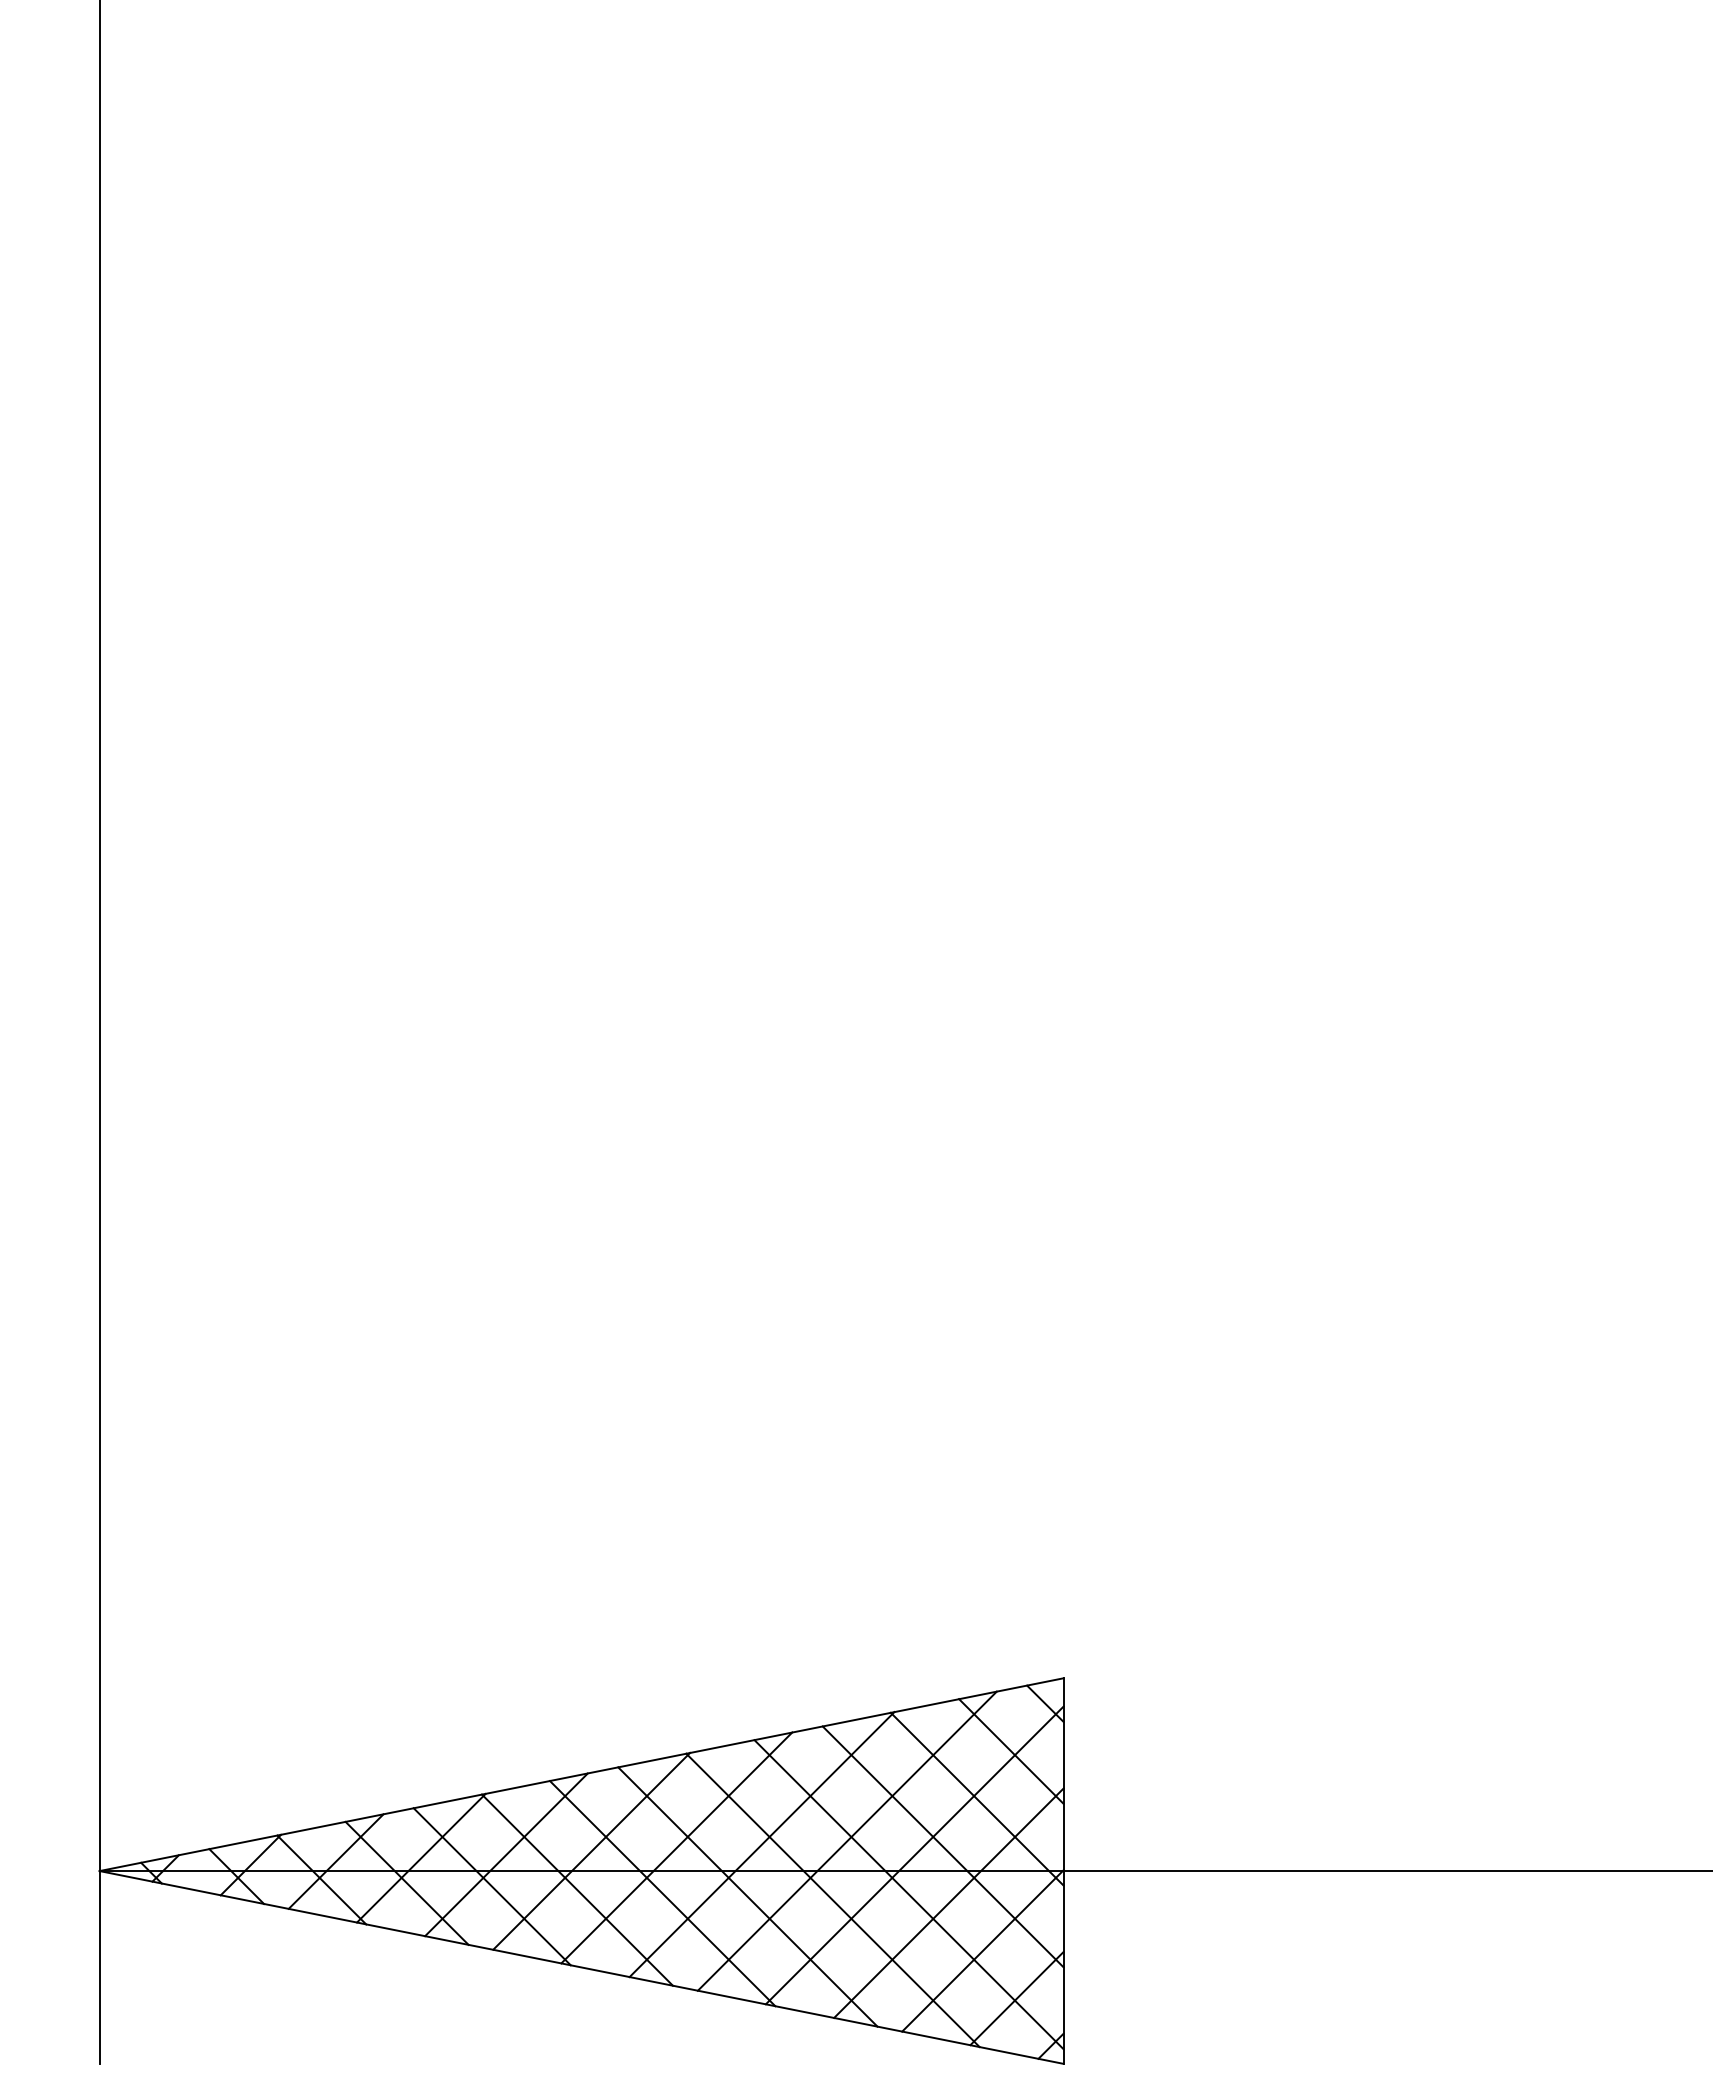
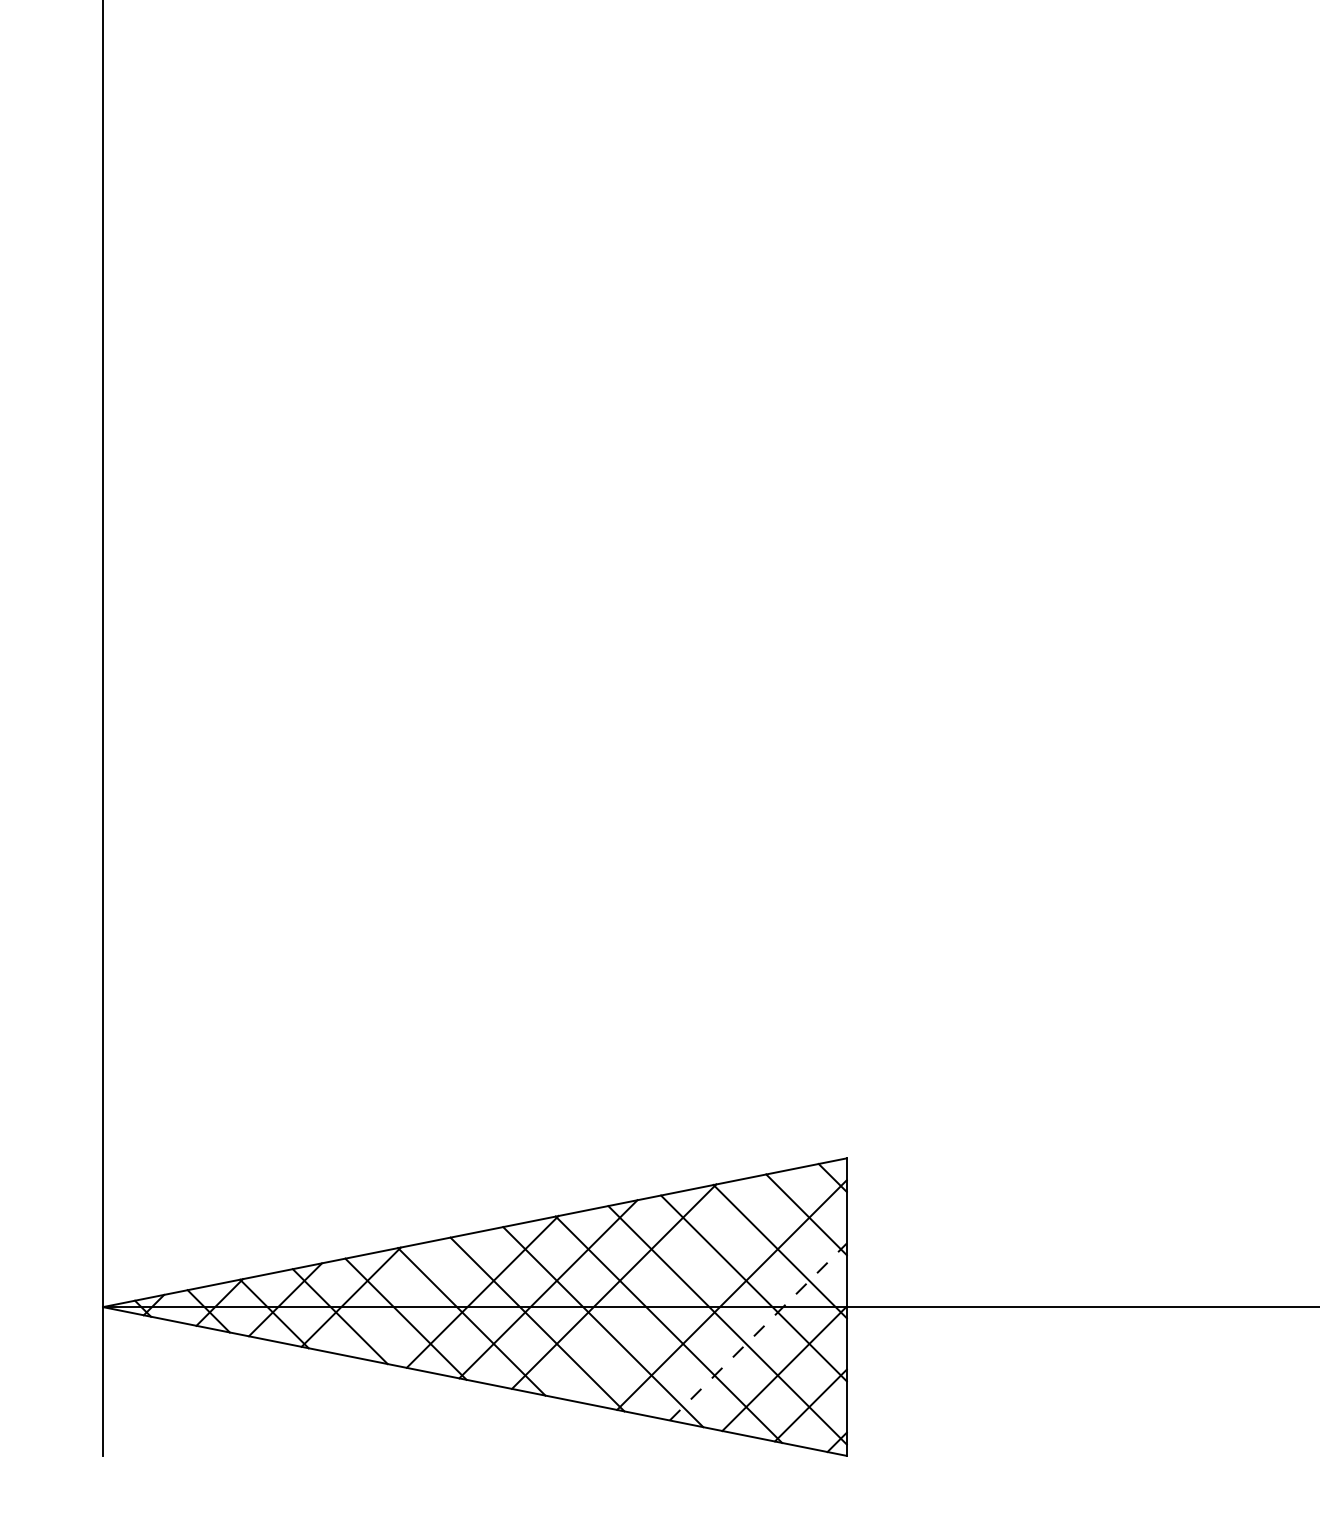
line: (846, 1840) -> (679, 1283), removed
line: (506, 1854) -> (416, 1294), removed
line: (949, 1902) -> (758, 1331), solid -> dashed

